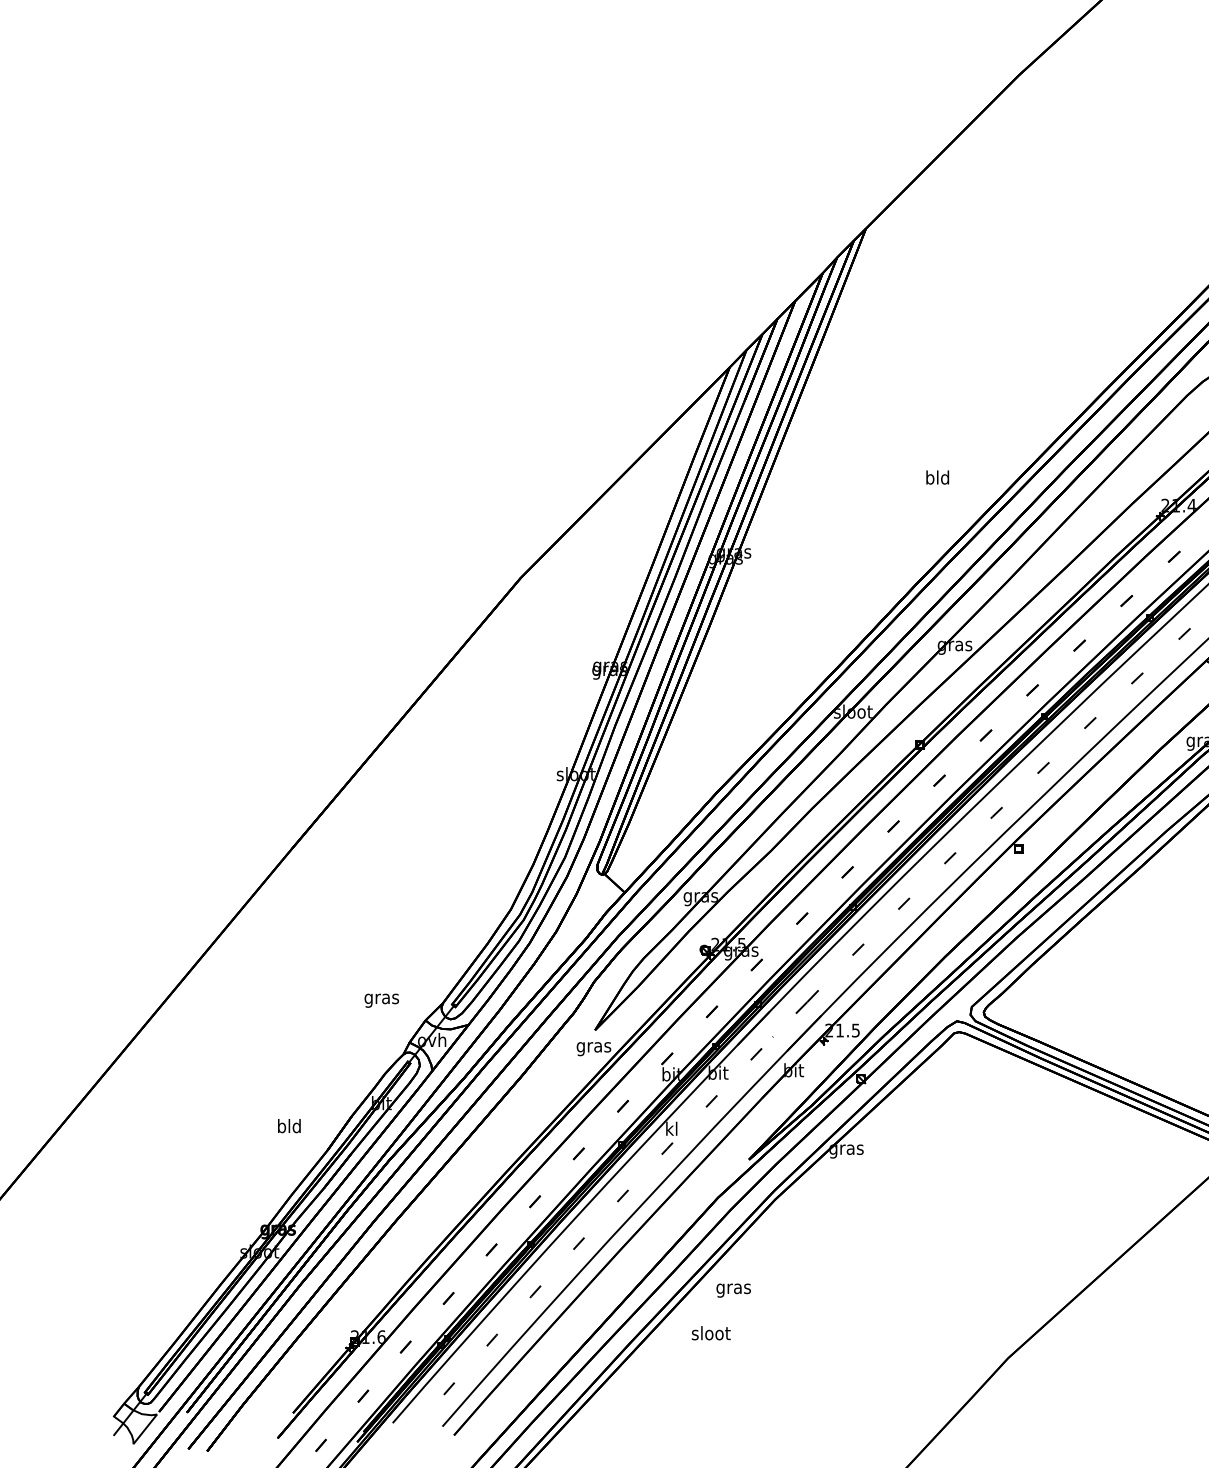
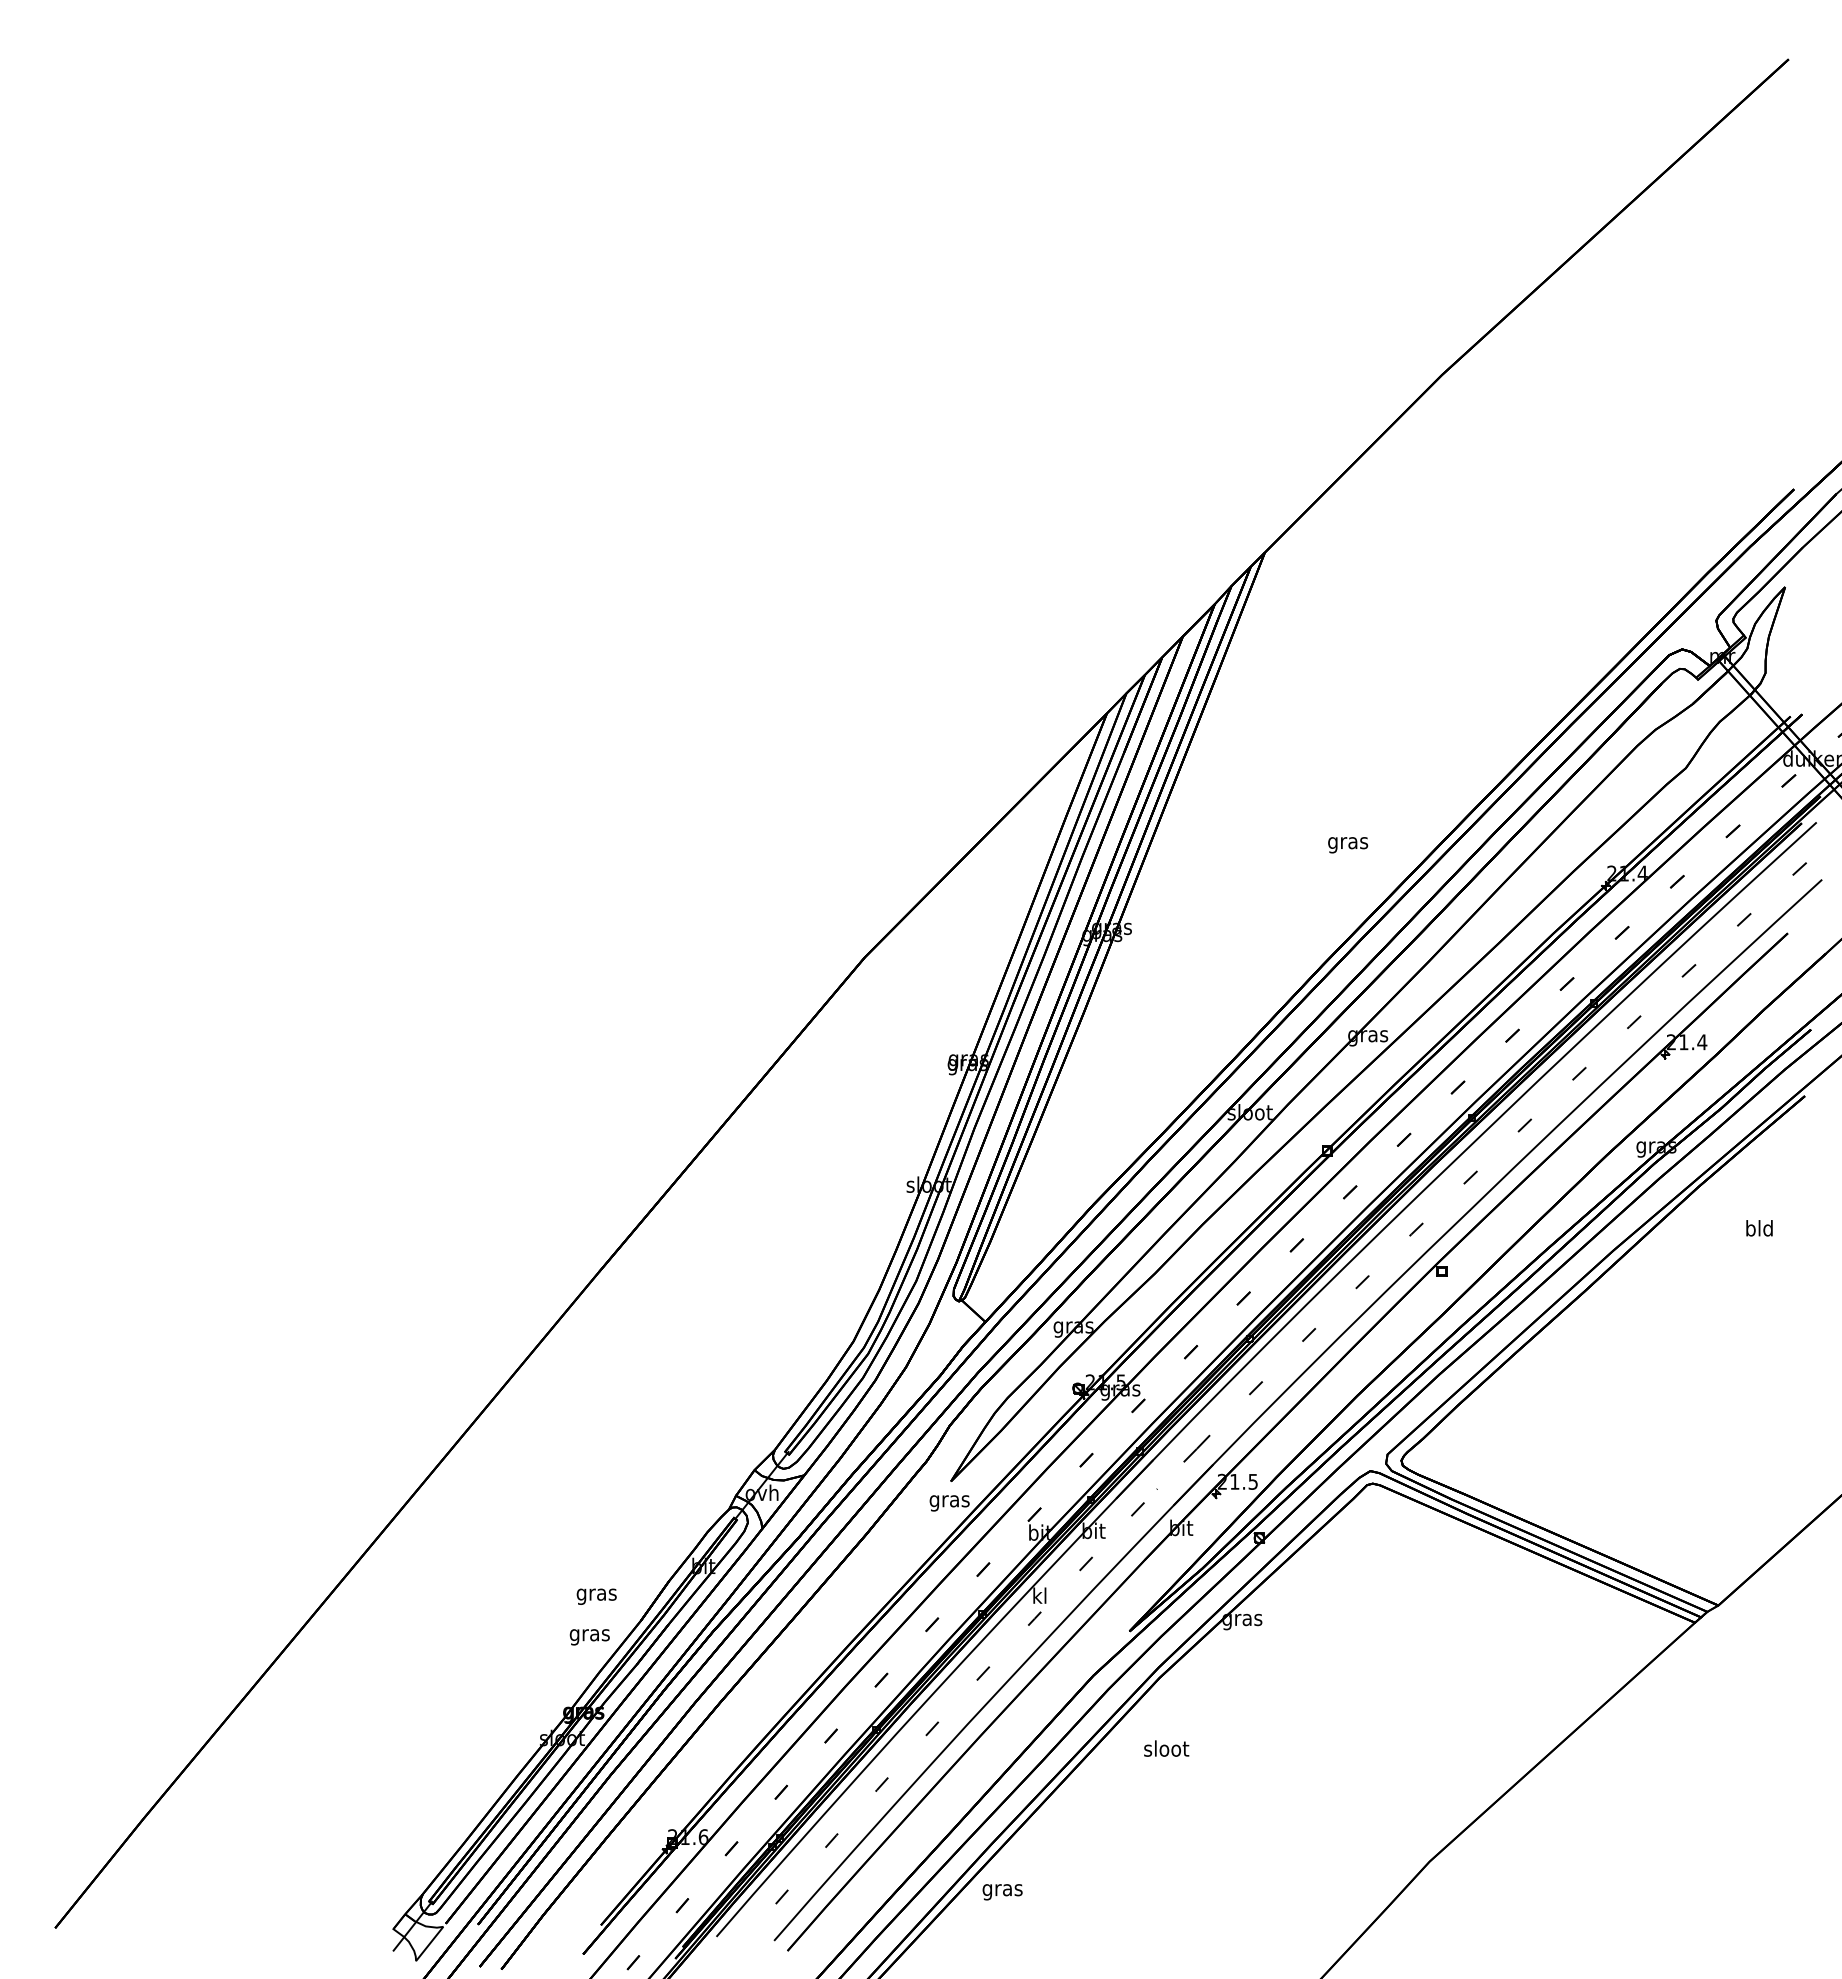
text: (938, 478) -> (1348, 842), bld -> gras
text: (381, 1000) -> (589, 1637), moved
text: (289, 1127) -> (596, 1594), bld -> gras
text: (733, 1290) -> (1002, 1892), moved
text: (711, 1333) -> (1166, 1748), moved

